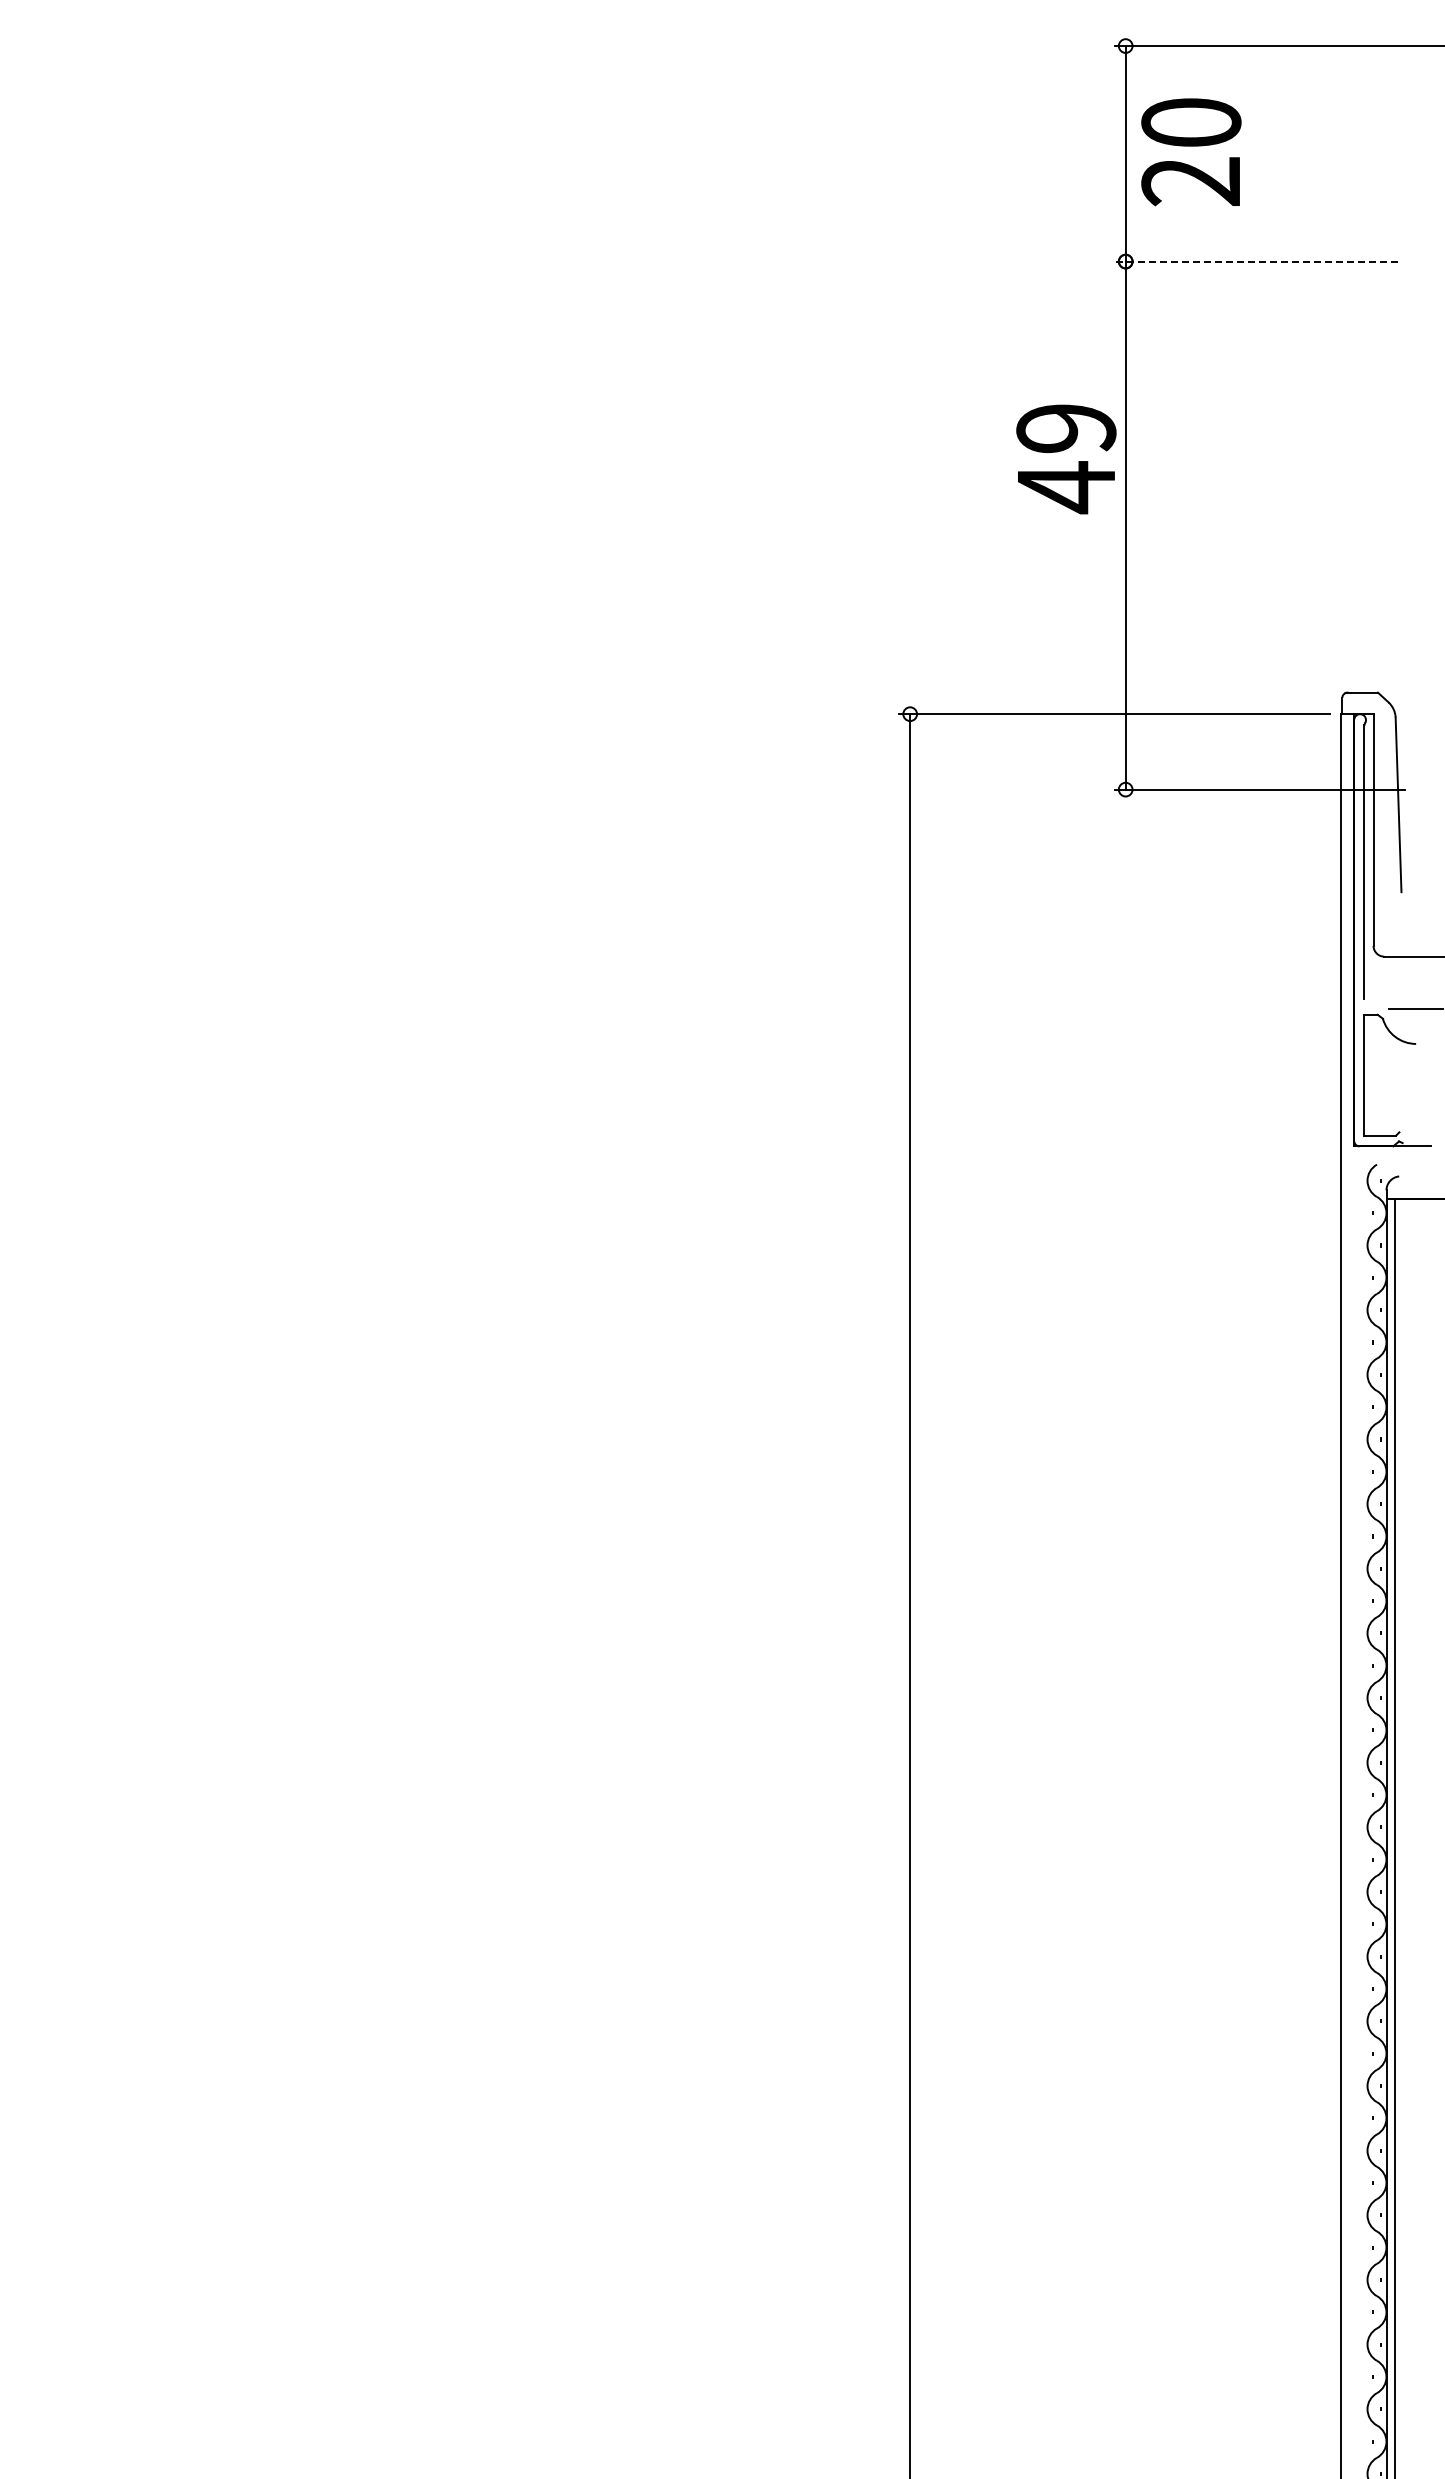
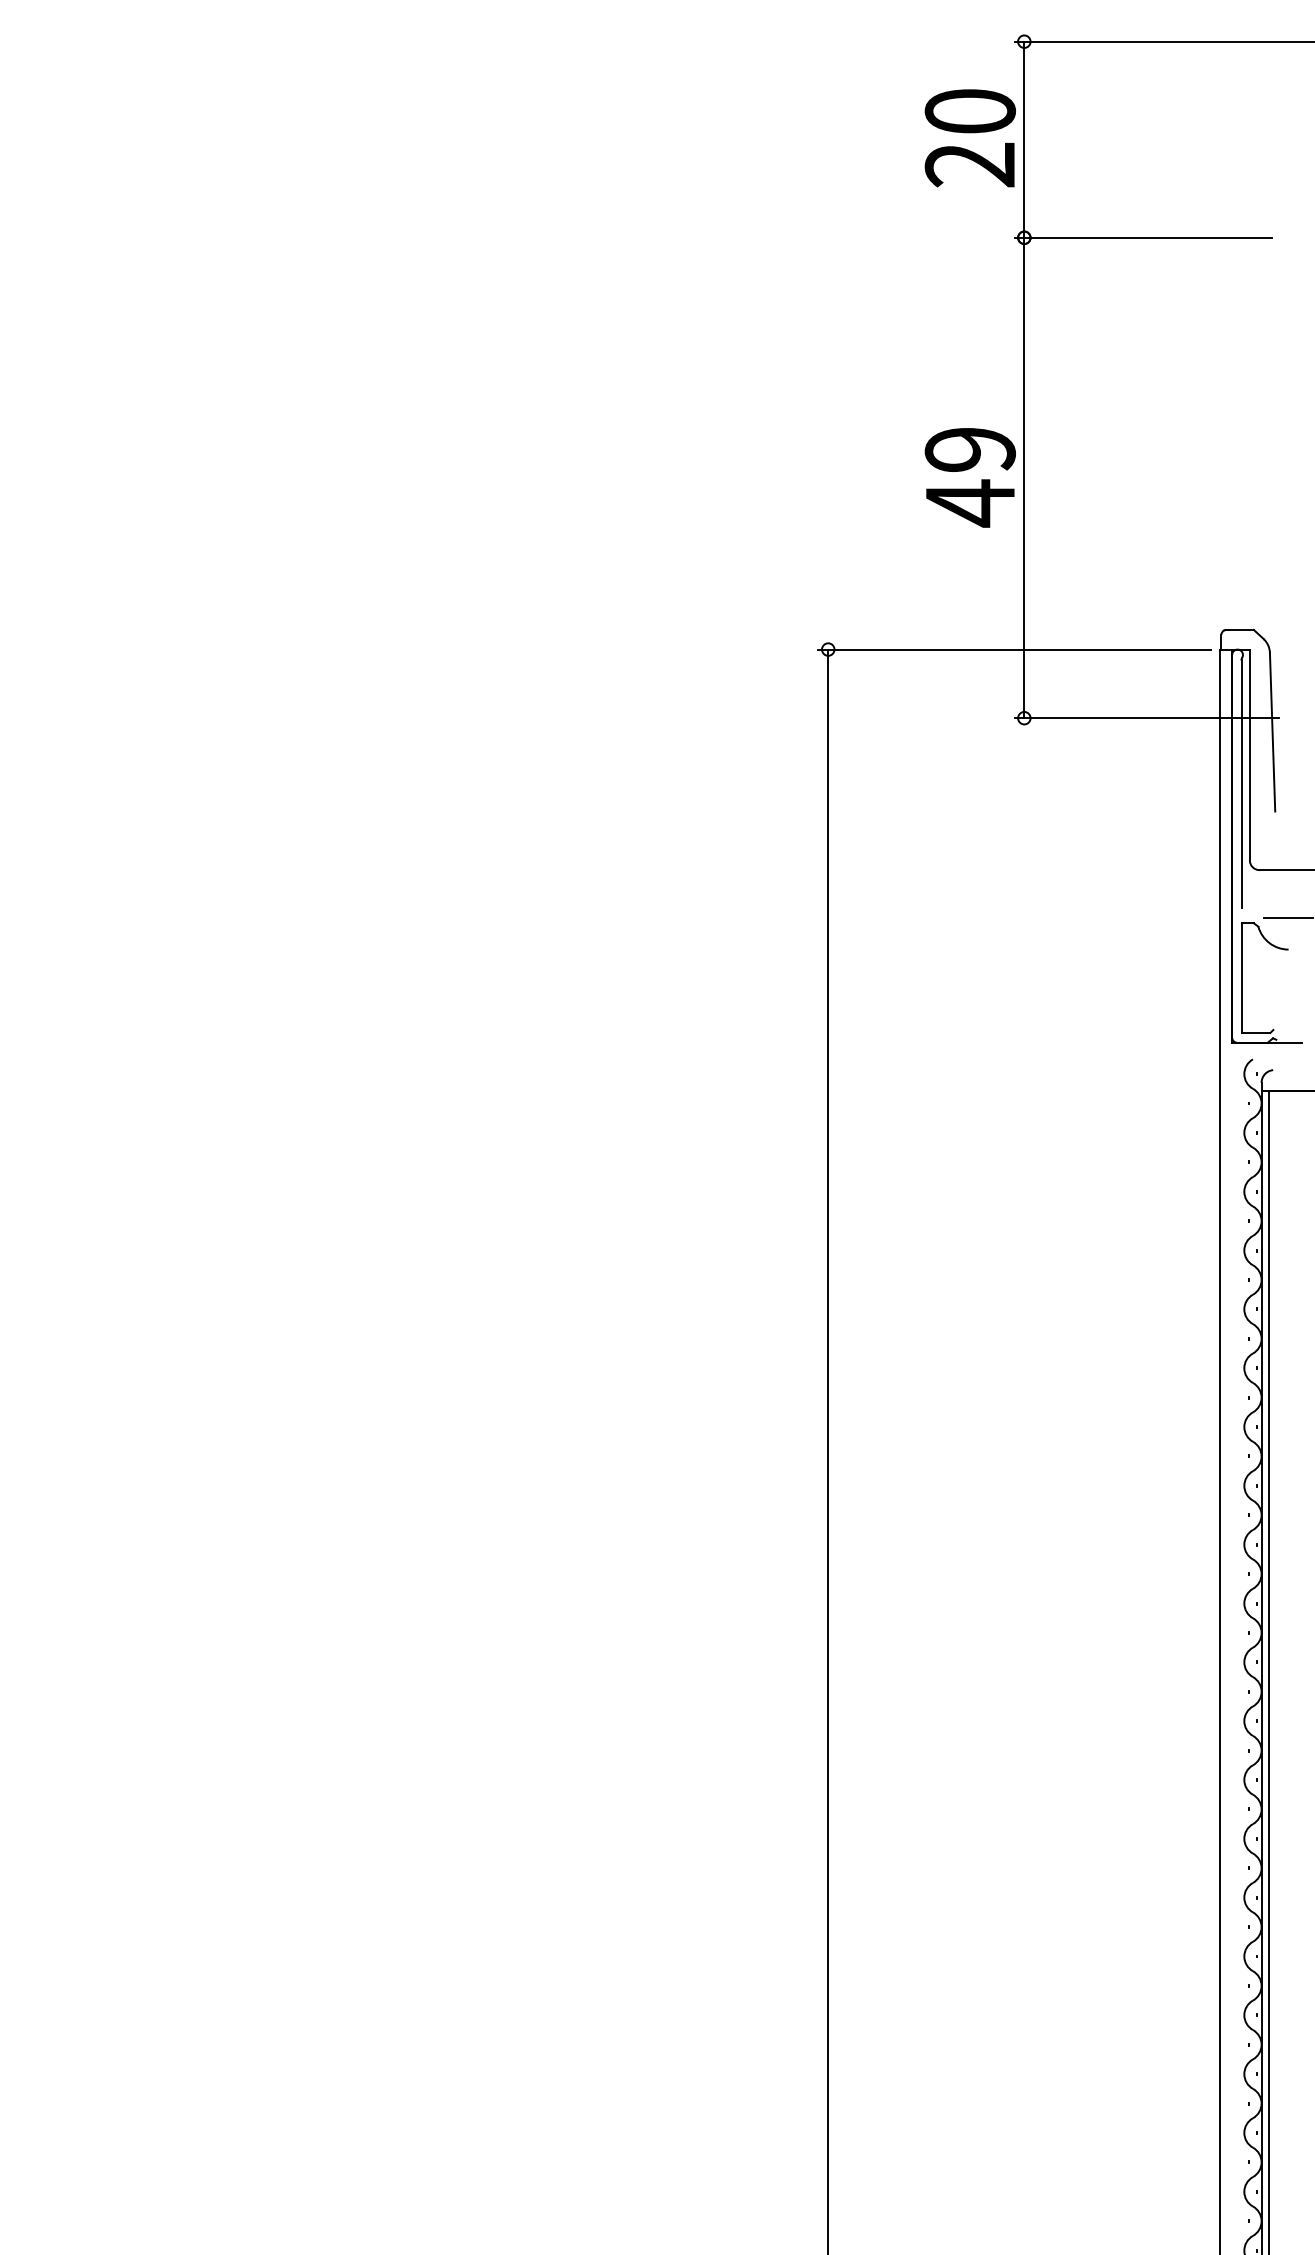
text: (1191, 152) -> (970, 138), moved
line: (1255, 261) -> (1142, 237), dashed -> solid
text: (1066, 459) -> (970, 477), moved

